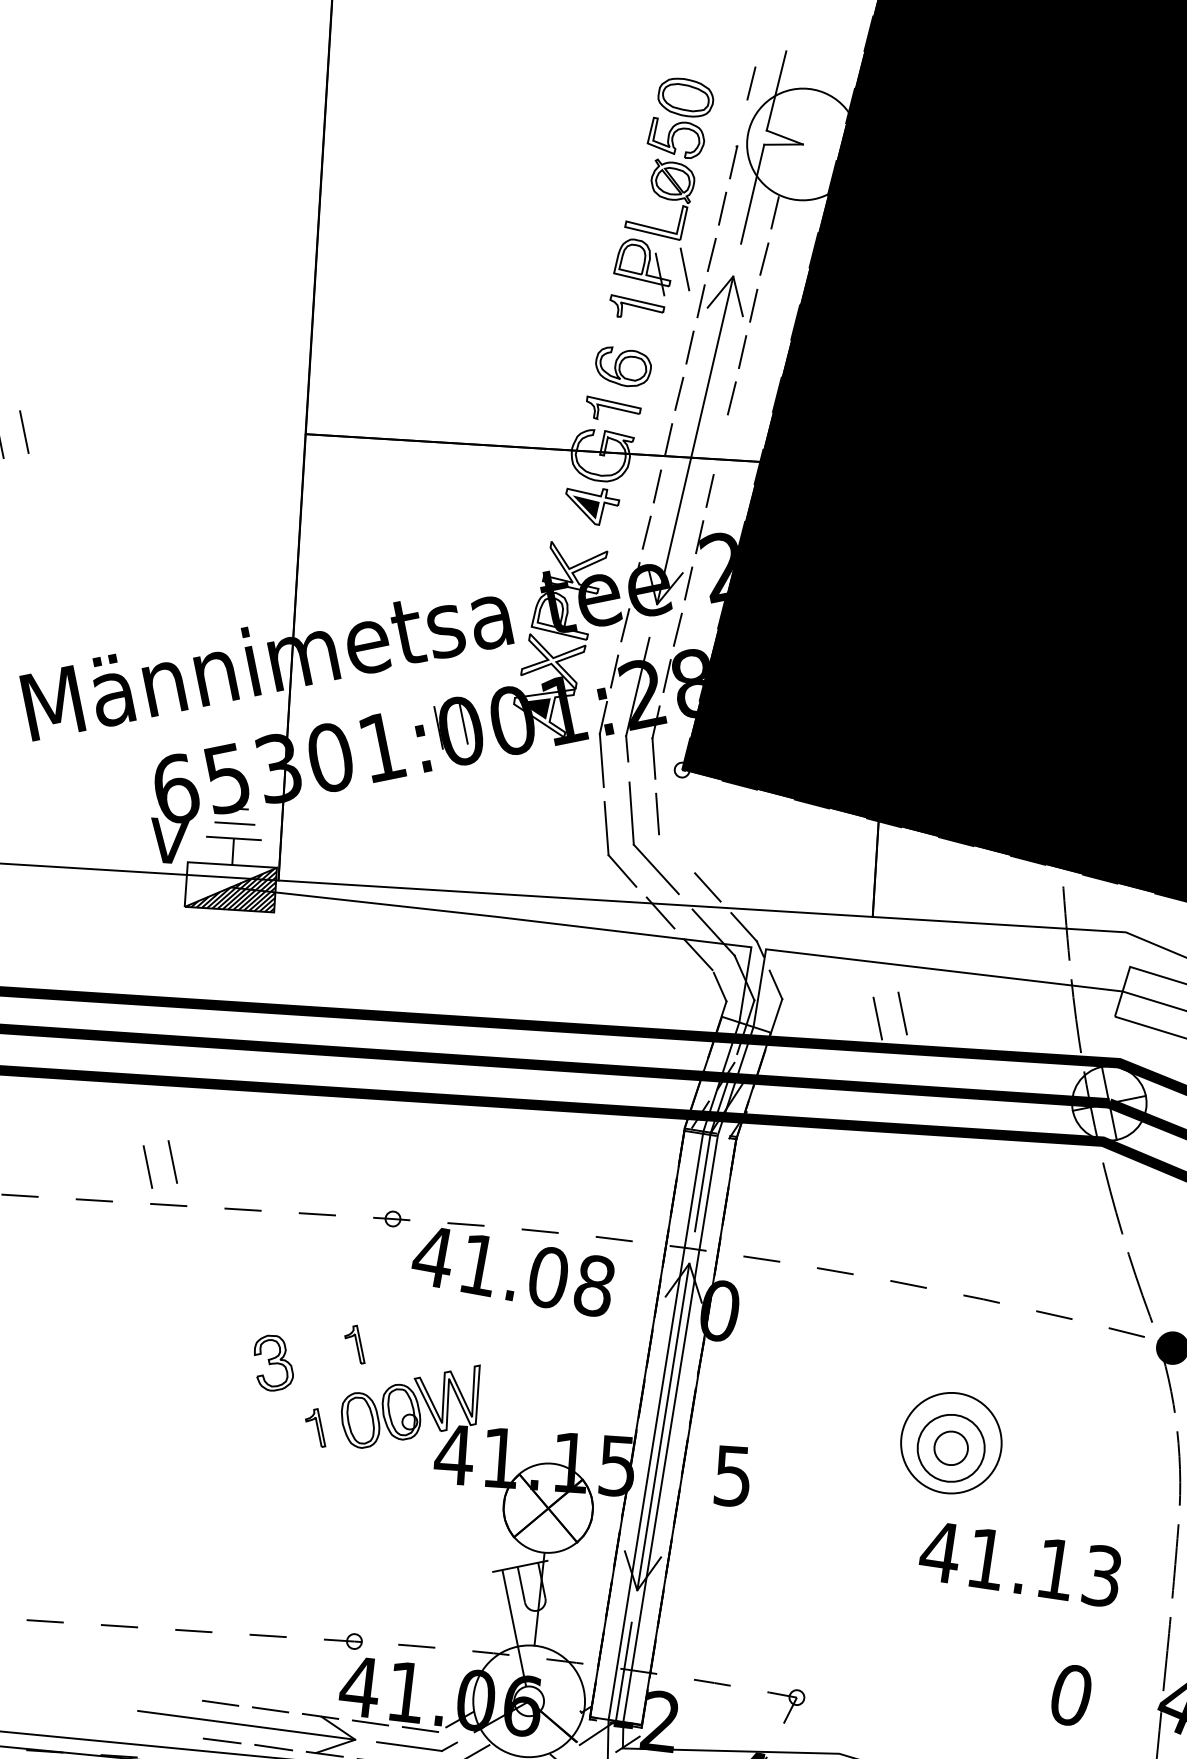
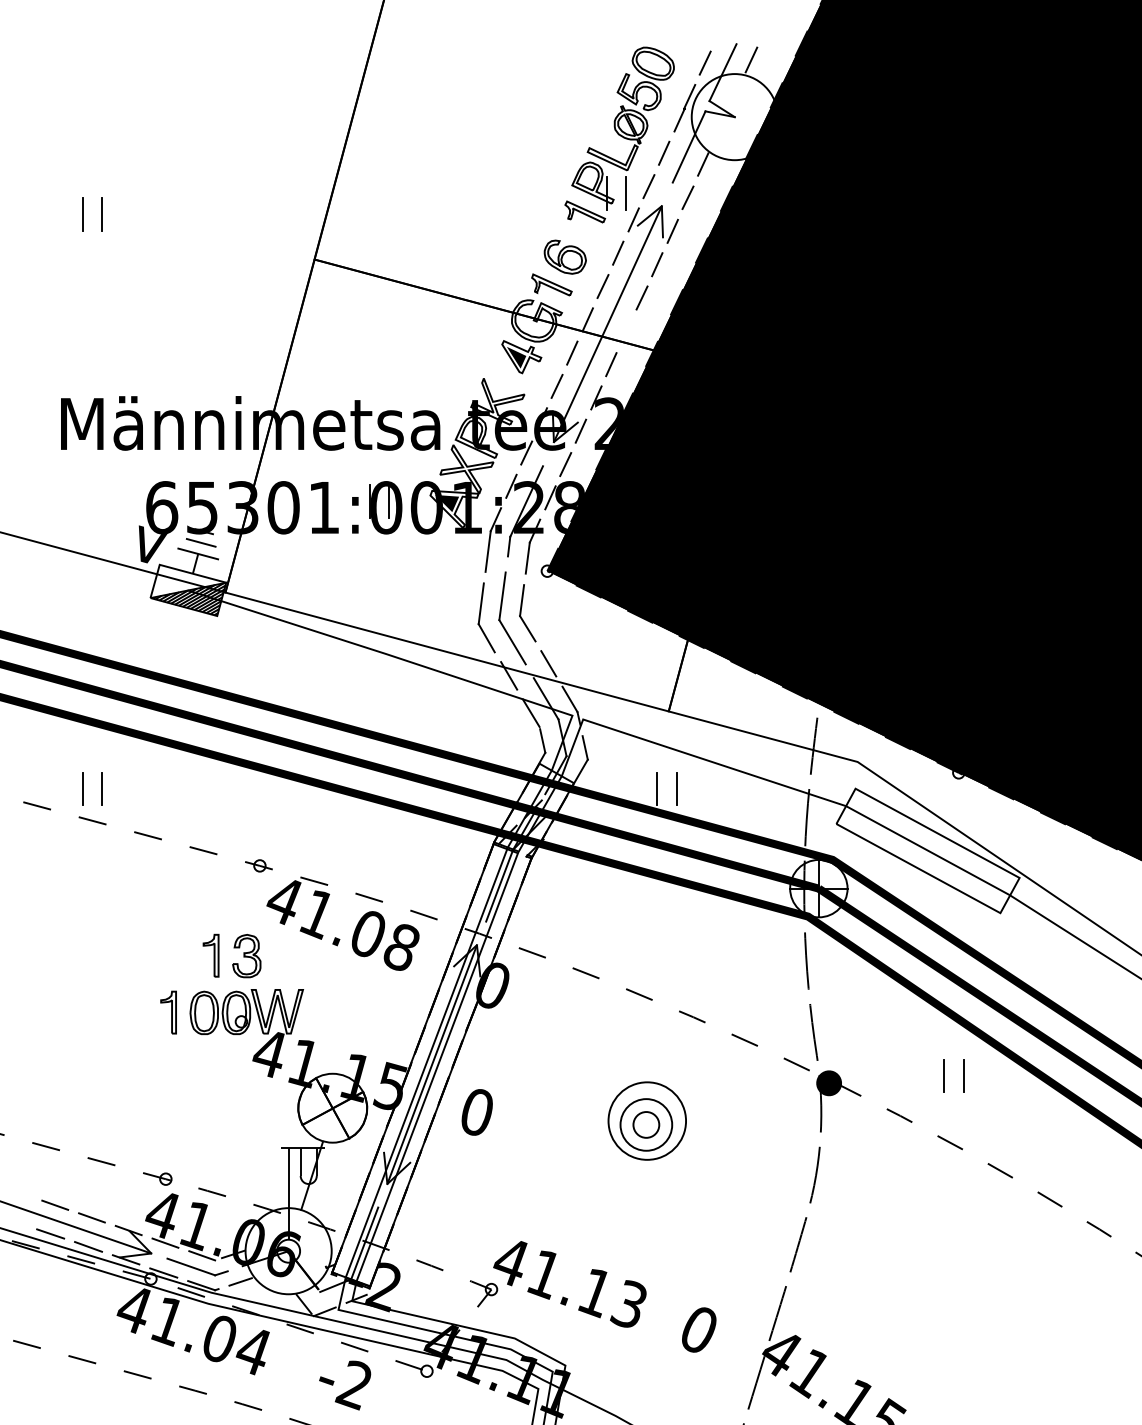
line: (809, 66) -> (751, 59), added
line: (740, 129) -> (689, 96), added
line: (671, 848) -> (527, 628), added
part: (353, 1345) -> (210, 955), size x1.43
part: (272, 1363) -> (246, 956), moved
part: (314, 1428) -> (168, 1012), size x1.43
text: (730, 1475) -> (475, 1111), 5 -> 0
text: (1020, 1566) -> (569, 1284), moved

